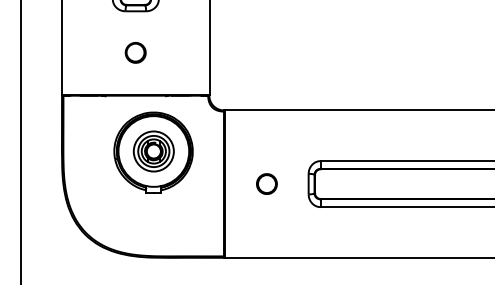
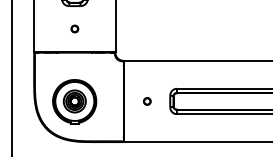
part: (135, 51) -> (74, 28), size x0.62
part: (153, 151) -> (74, 101), moved
part: (267, 184) -> (147, 101), size x0.62

